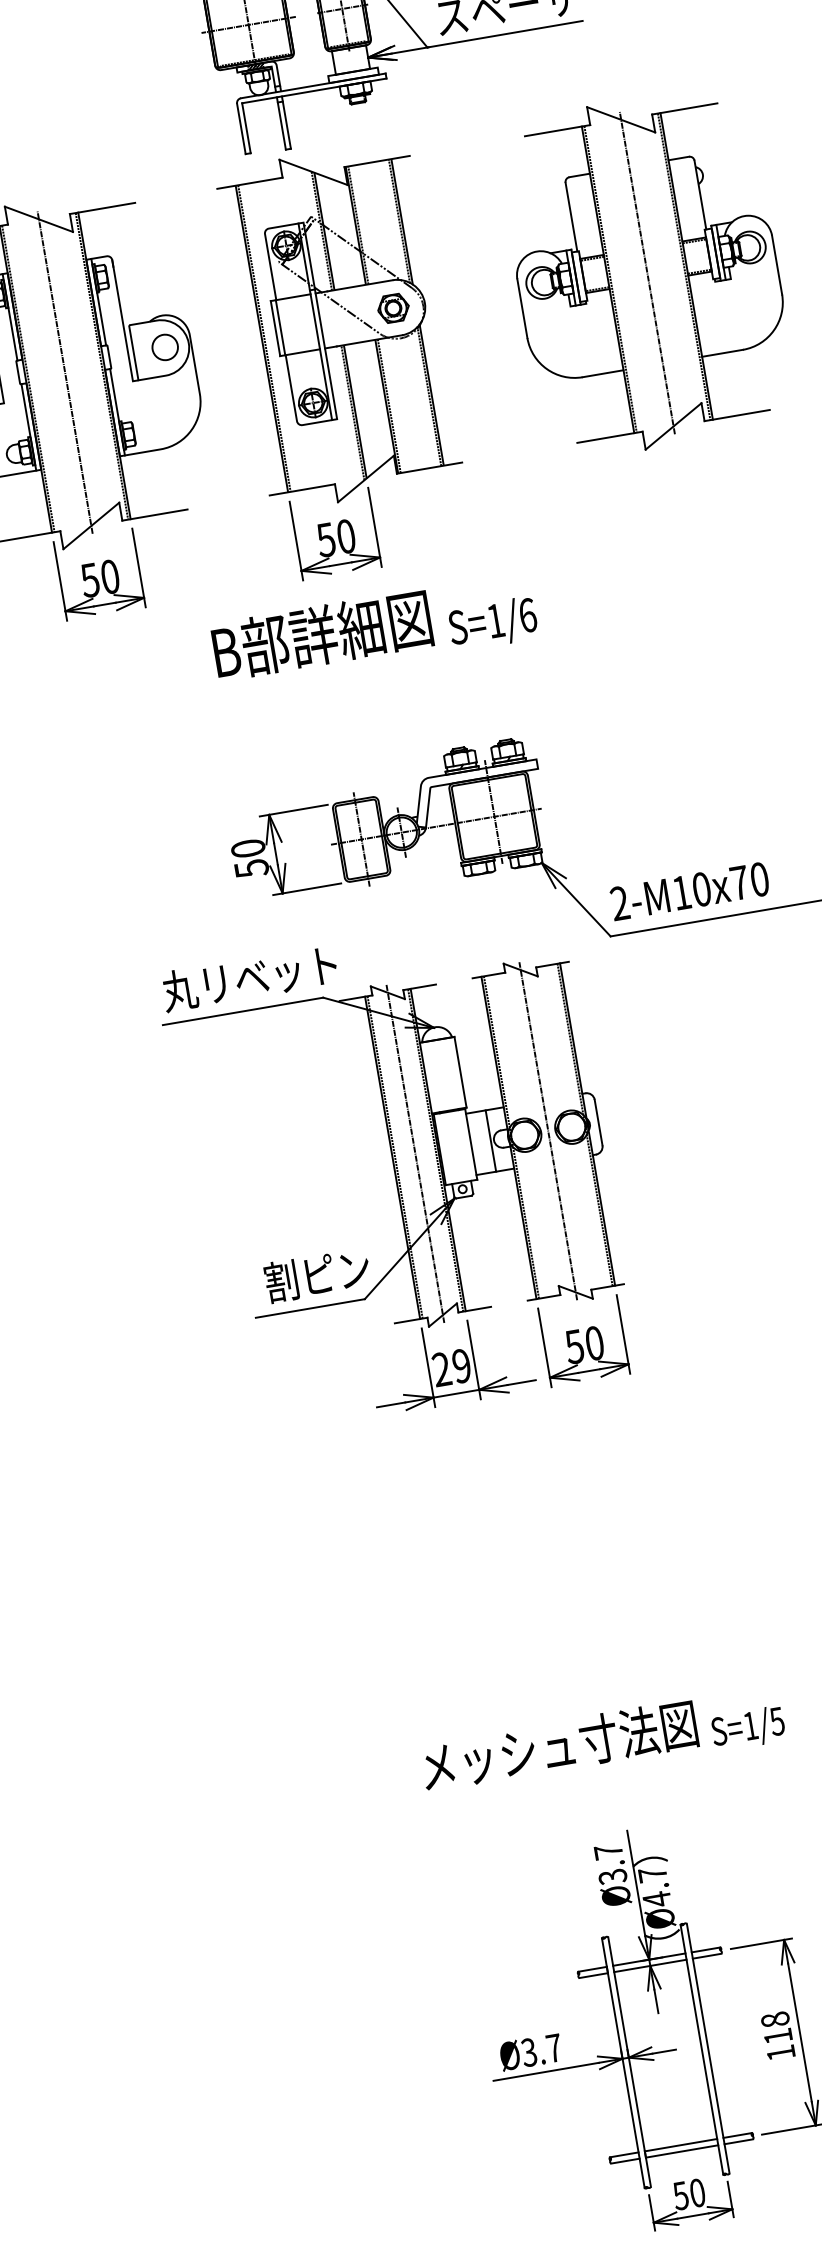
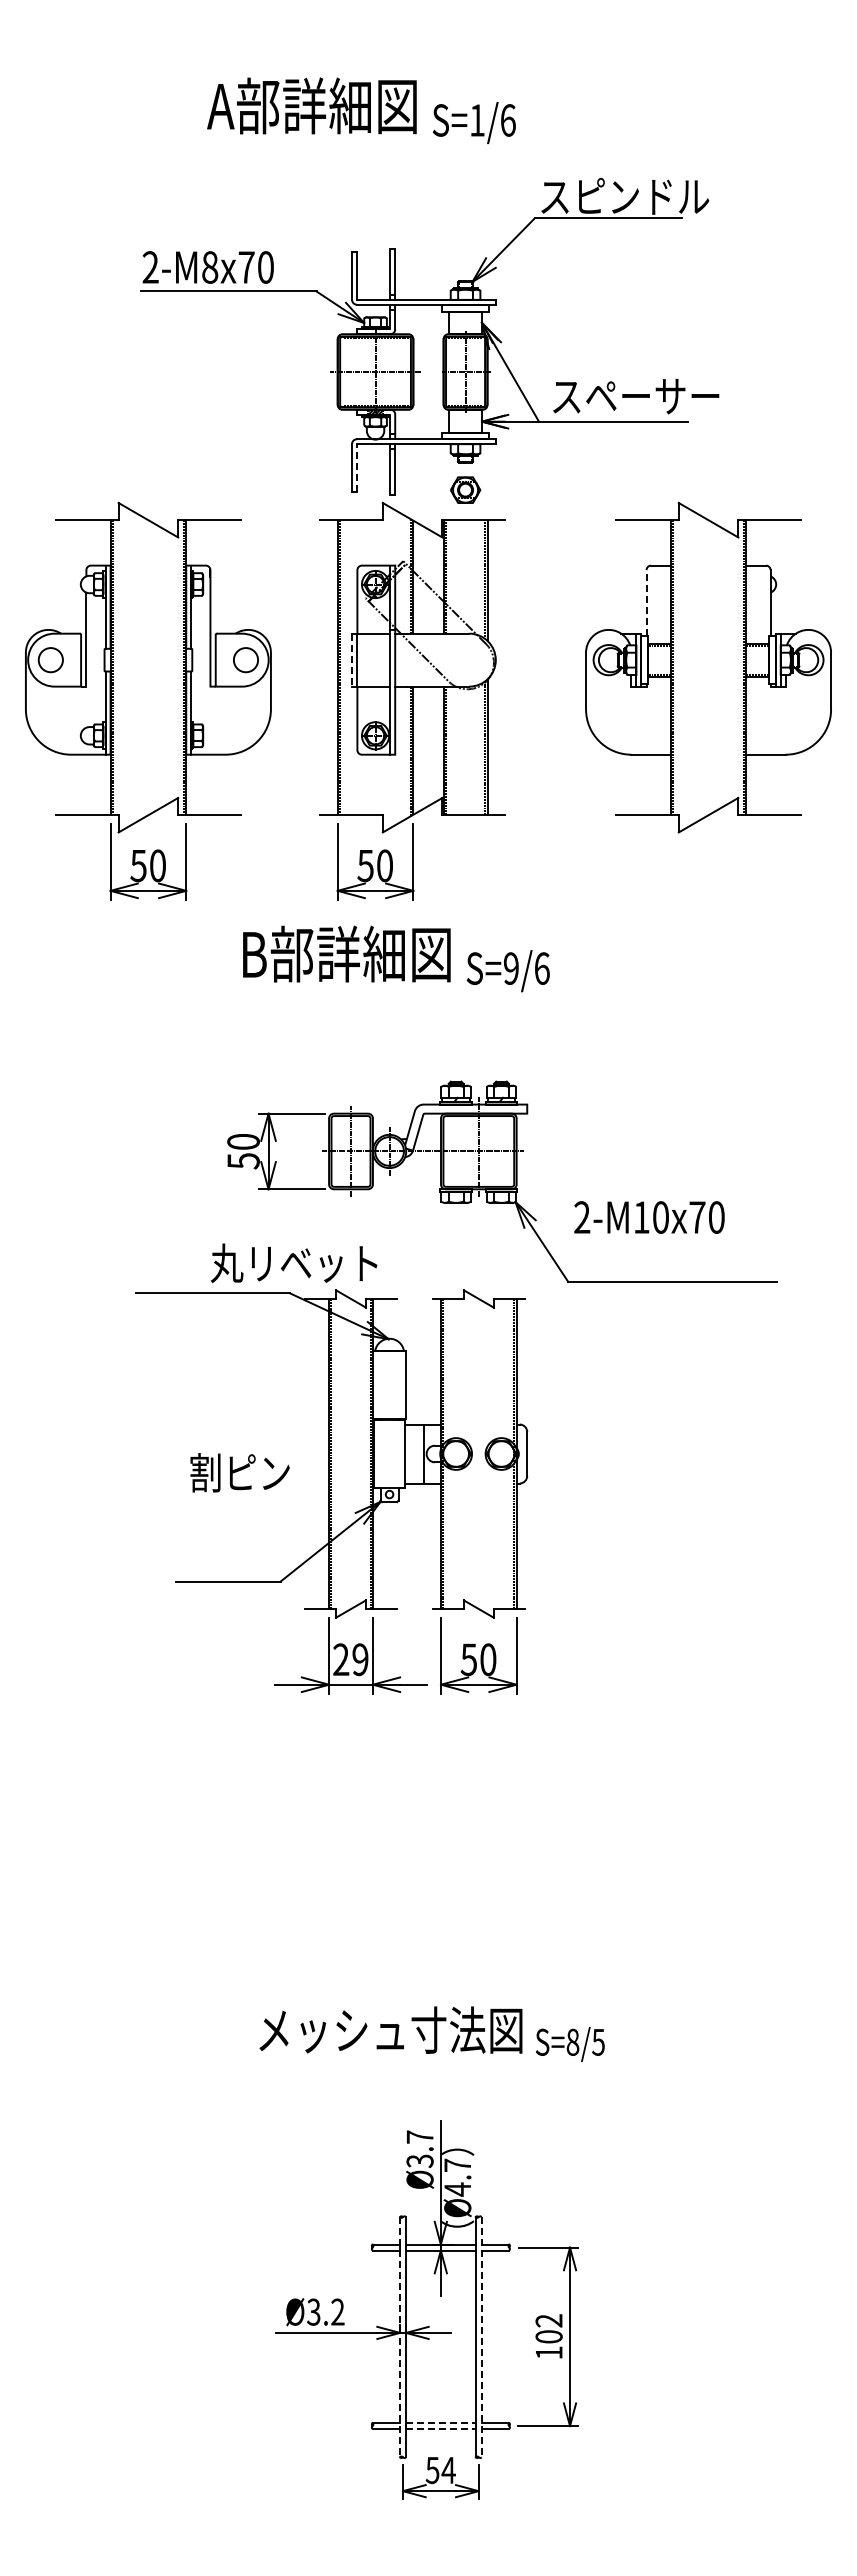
line: (245, 127) -> (356, 467), solid -> dashed
line: (571, 216) -> (646, 602), solid -> dashed
line: (647, 272) -> (708, 667), removed
part: (393, 307) -> (465, 489), moved
line: (275, 328) -> (352, 660), solid -> dashed
line: (65, 372) -> (148, 667), removed
text: (495, 620) -> (511, 968), S=1/6 -> S=9/6
text: (689, 891) -> (649, 1217), moved
text: (249, 978) -> (293, 1263), moved
line: (547, 1130) -> (478, 1453), removed
line: (415, 1153) -> (351, 1453), removed
text: (316, 1275) -> (239, 1472), moved
text: (750, 1725) -> (572, 2041), S=1/5 -> S=8/5
text: (776, 2027) -> (548, 2328), 118 -> 102
text: (553, 2047) -> (337, 2311), Ø3.7 -> Ø3.2
line: (708, 2049) -> (481, 2337), solid -> dashed
line: (623, 2063) -> (400, 2337), solid -> dashed
line: (680, 2145) -> (440, 2423), solid -> dashed
line: (681, 2151) -> (440, 2429), solid -> dashed
text: (697, 2193) -> (448, 2470), 50 -> 54

